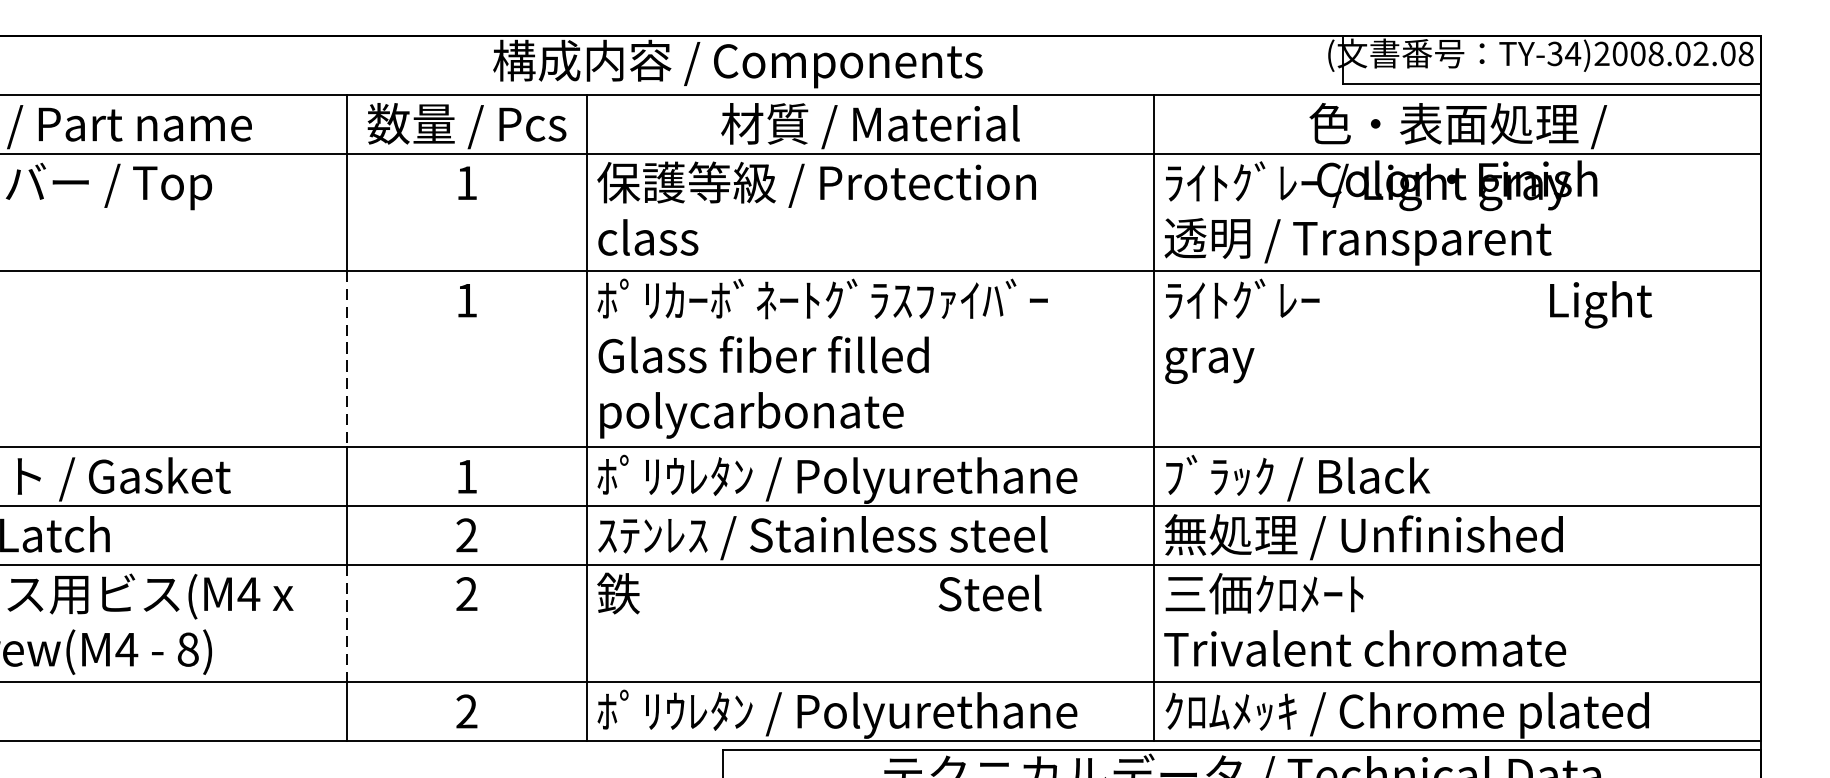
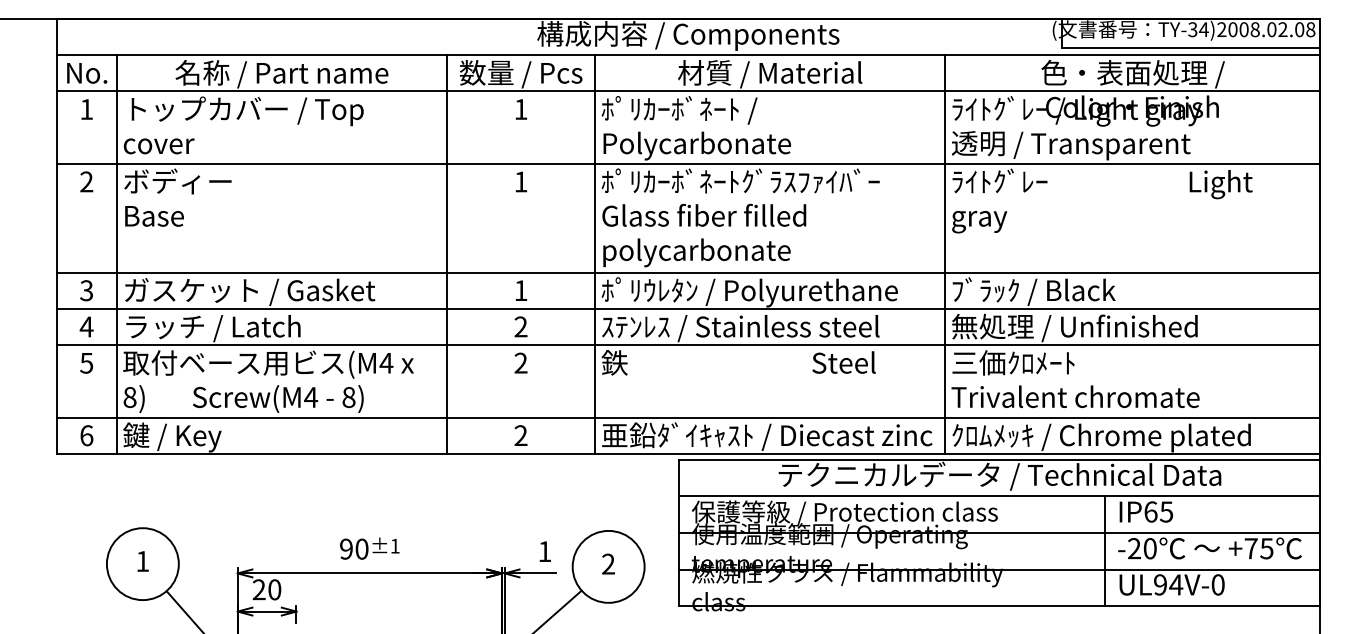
text: (815, 213) -> (736, 128), 保護等級 / Protection class -> ﾎﾟﾘｶｰﾎﾞﾈｰﾄ / Polycarbonate
line: (346, 359) -> (446, 218), dashed -> solid
line: (346, 623) -> (446, 381), dashed -> solid
text: (864, 714) -> (766, 437), ﾎﾟﾘｳﾚﾀﾝ / Polyurethane -> 亜鉛ﾀﾞｲｷｬｽﾄ / Diecast zinc

